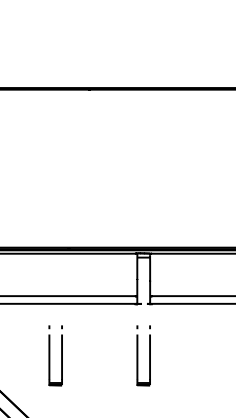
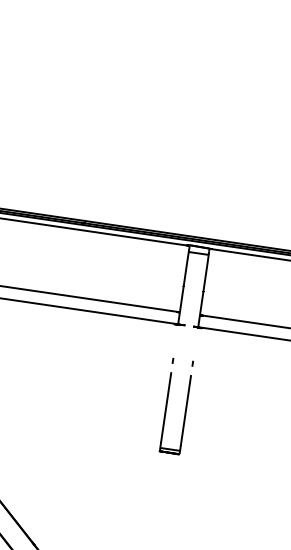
part: (55, 355) -> (38, 386), removed

